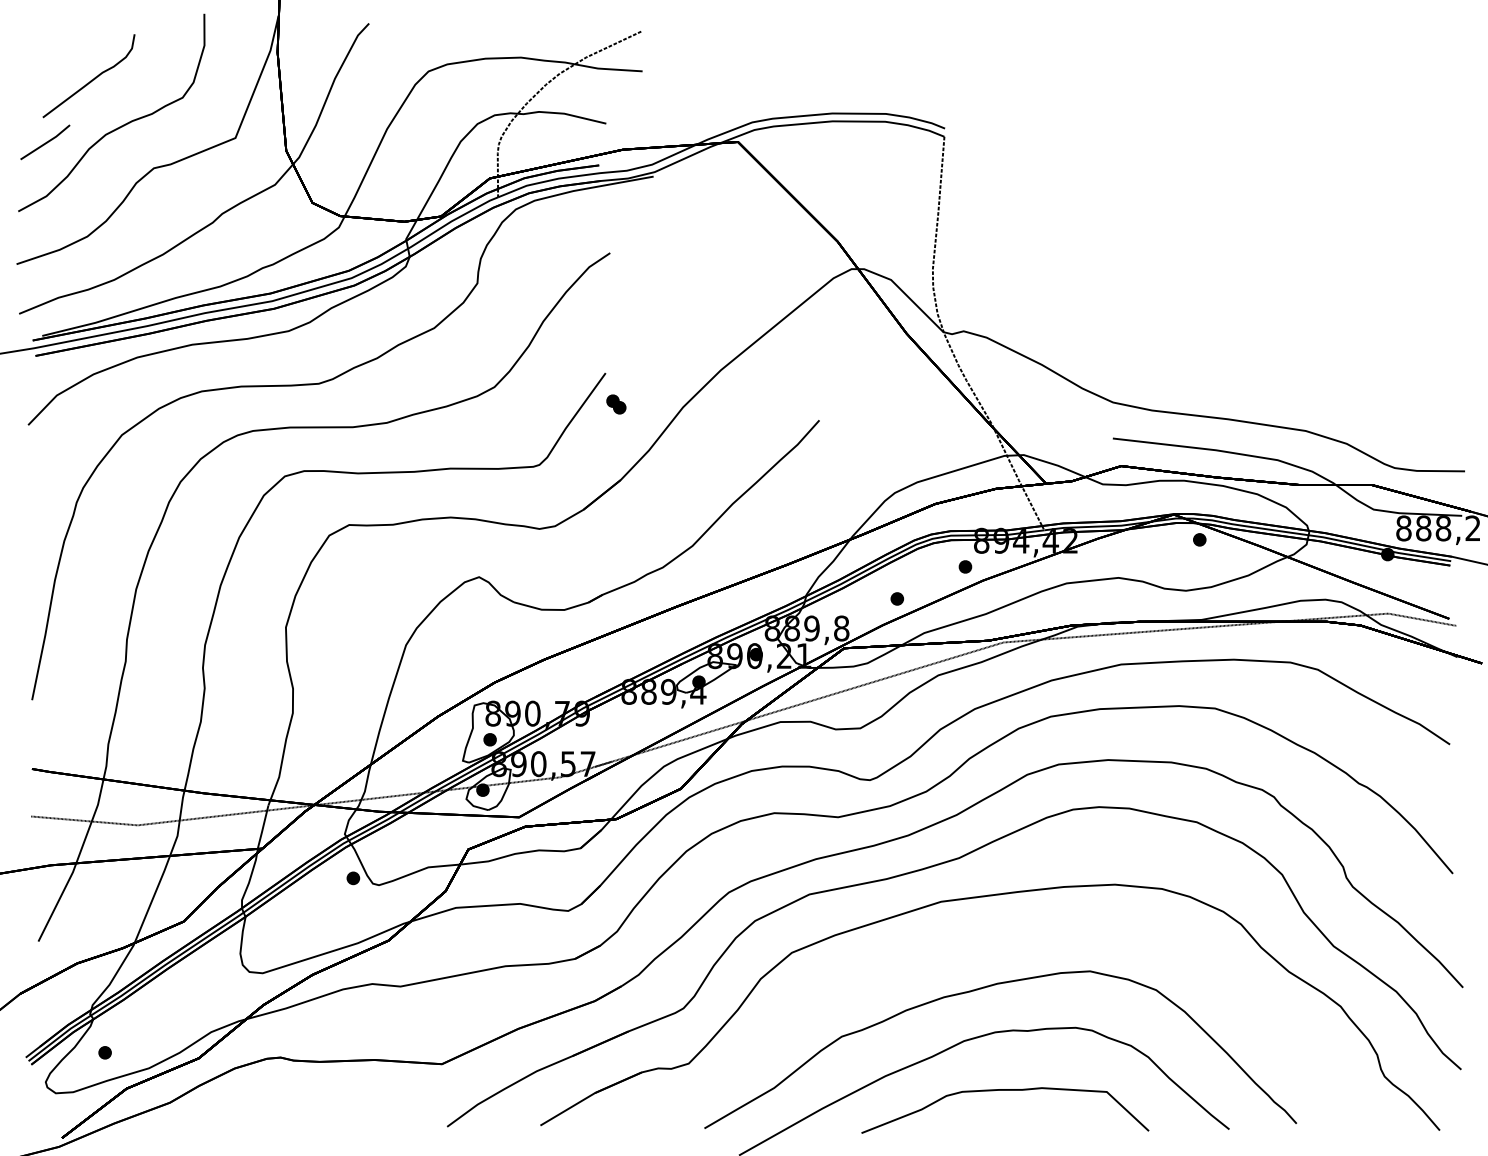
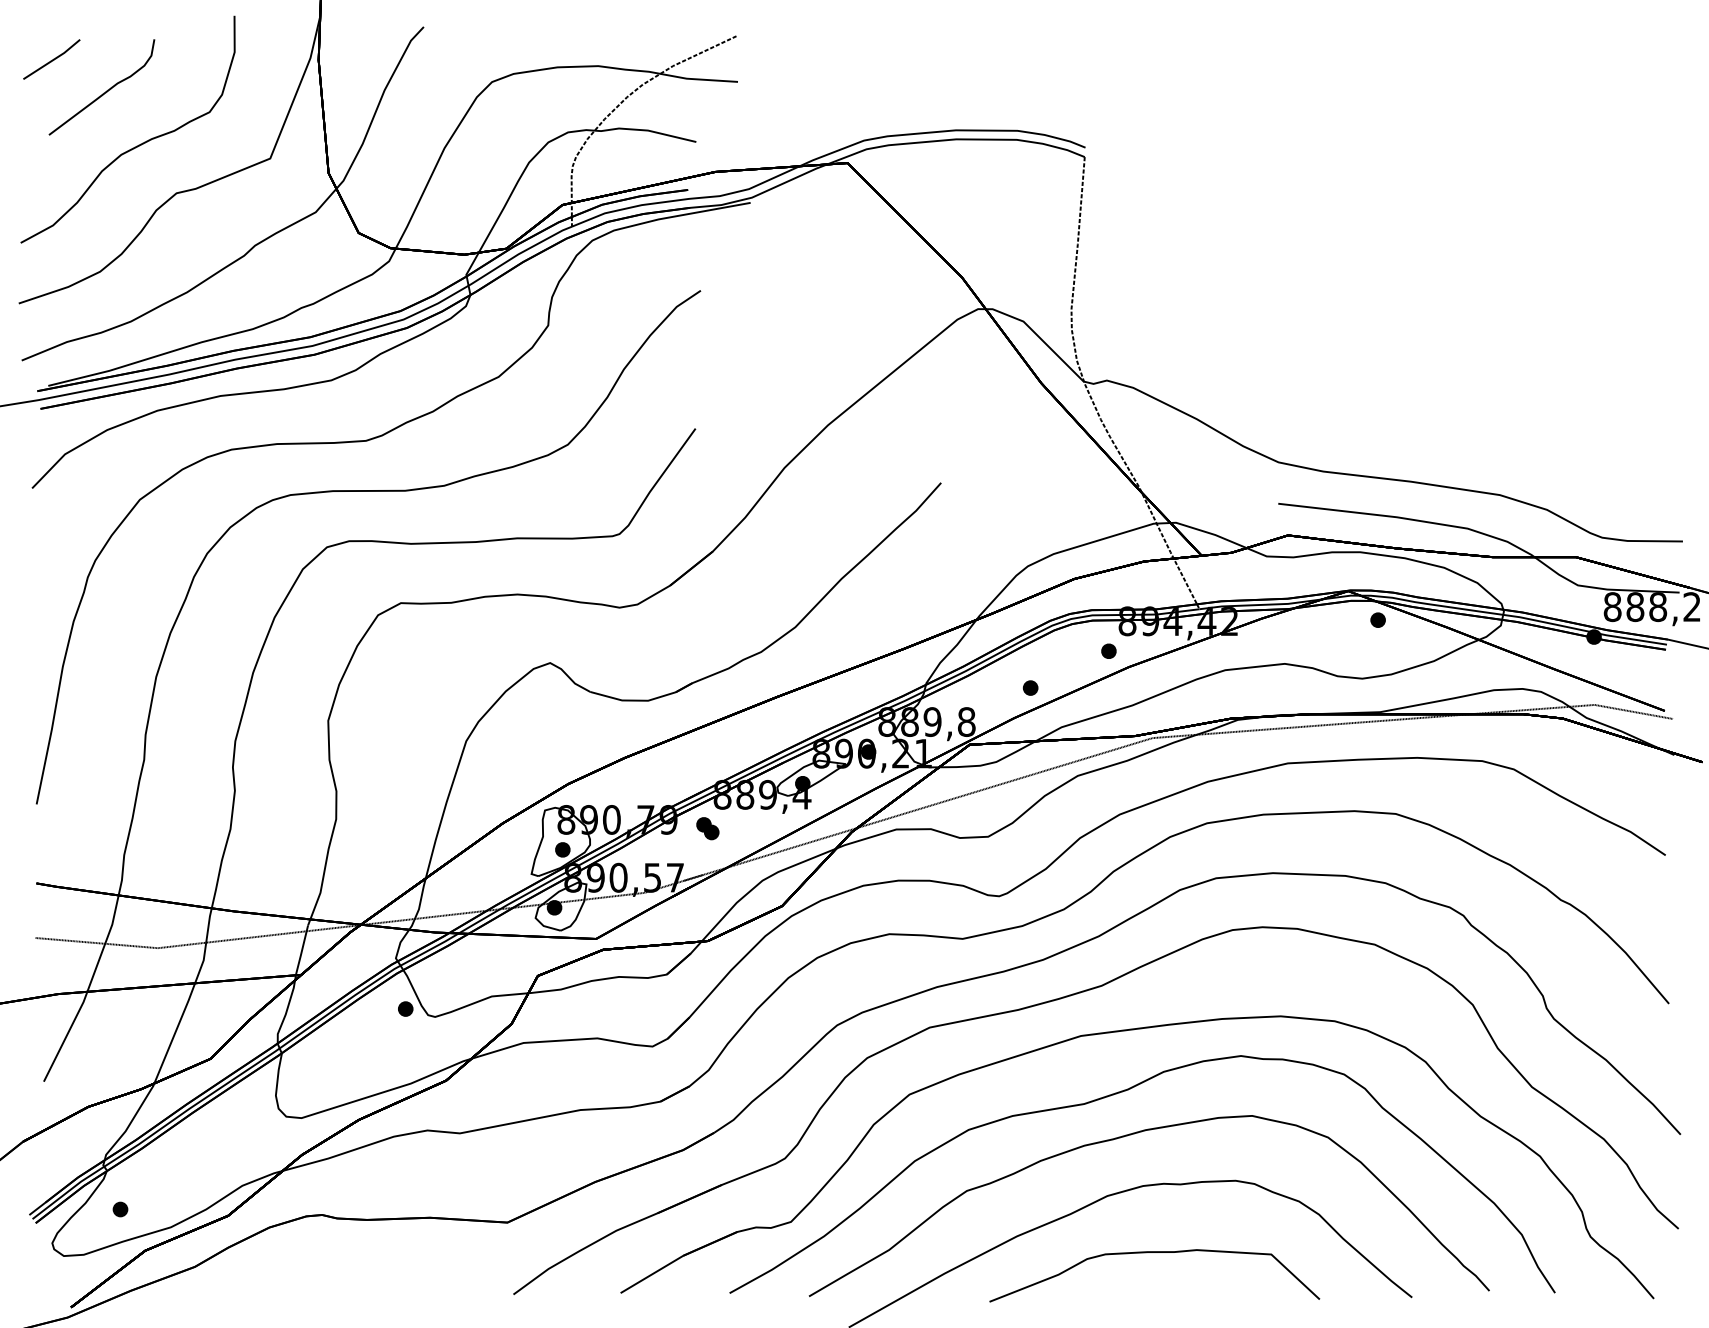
line: (45, 142) -> (52, 59), moved
part: (616, 404) -> (707, 828), moved
curve: (972, 952) -> (1116, 1094), added

